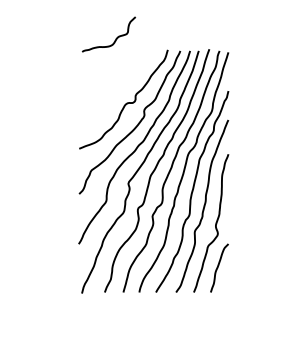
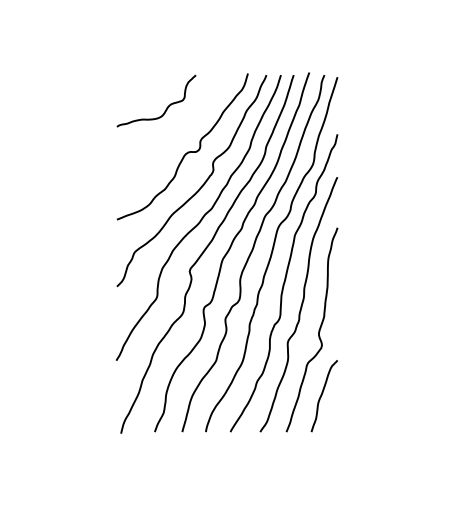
curve: (115, 38) -> (166, 106), moved

